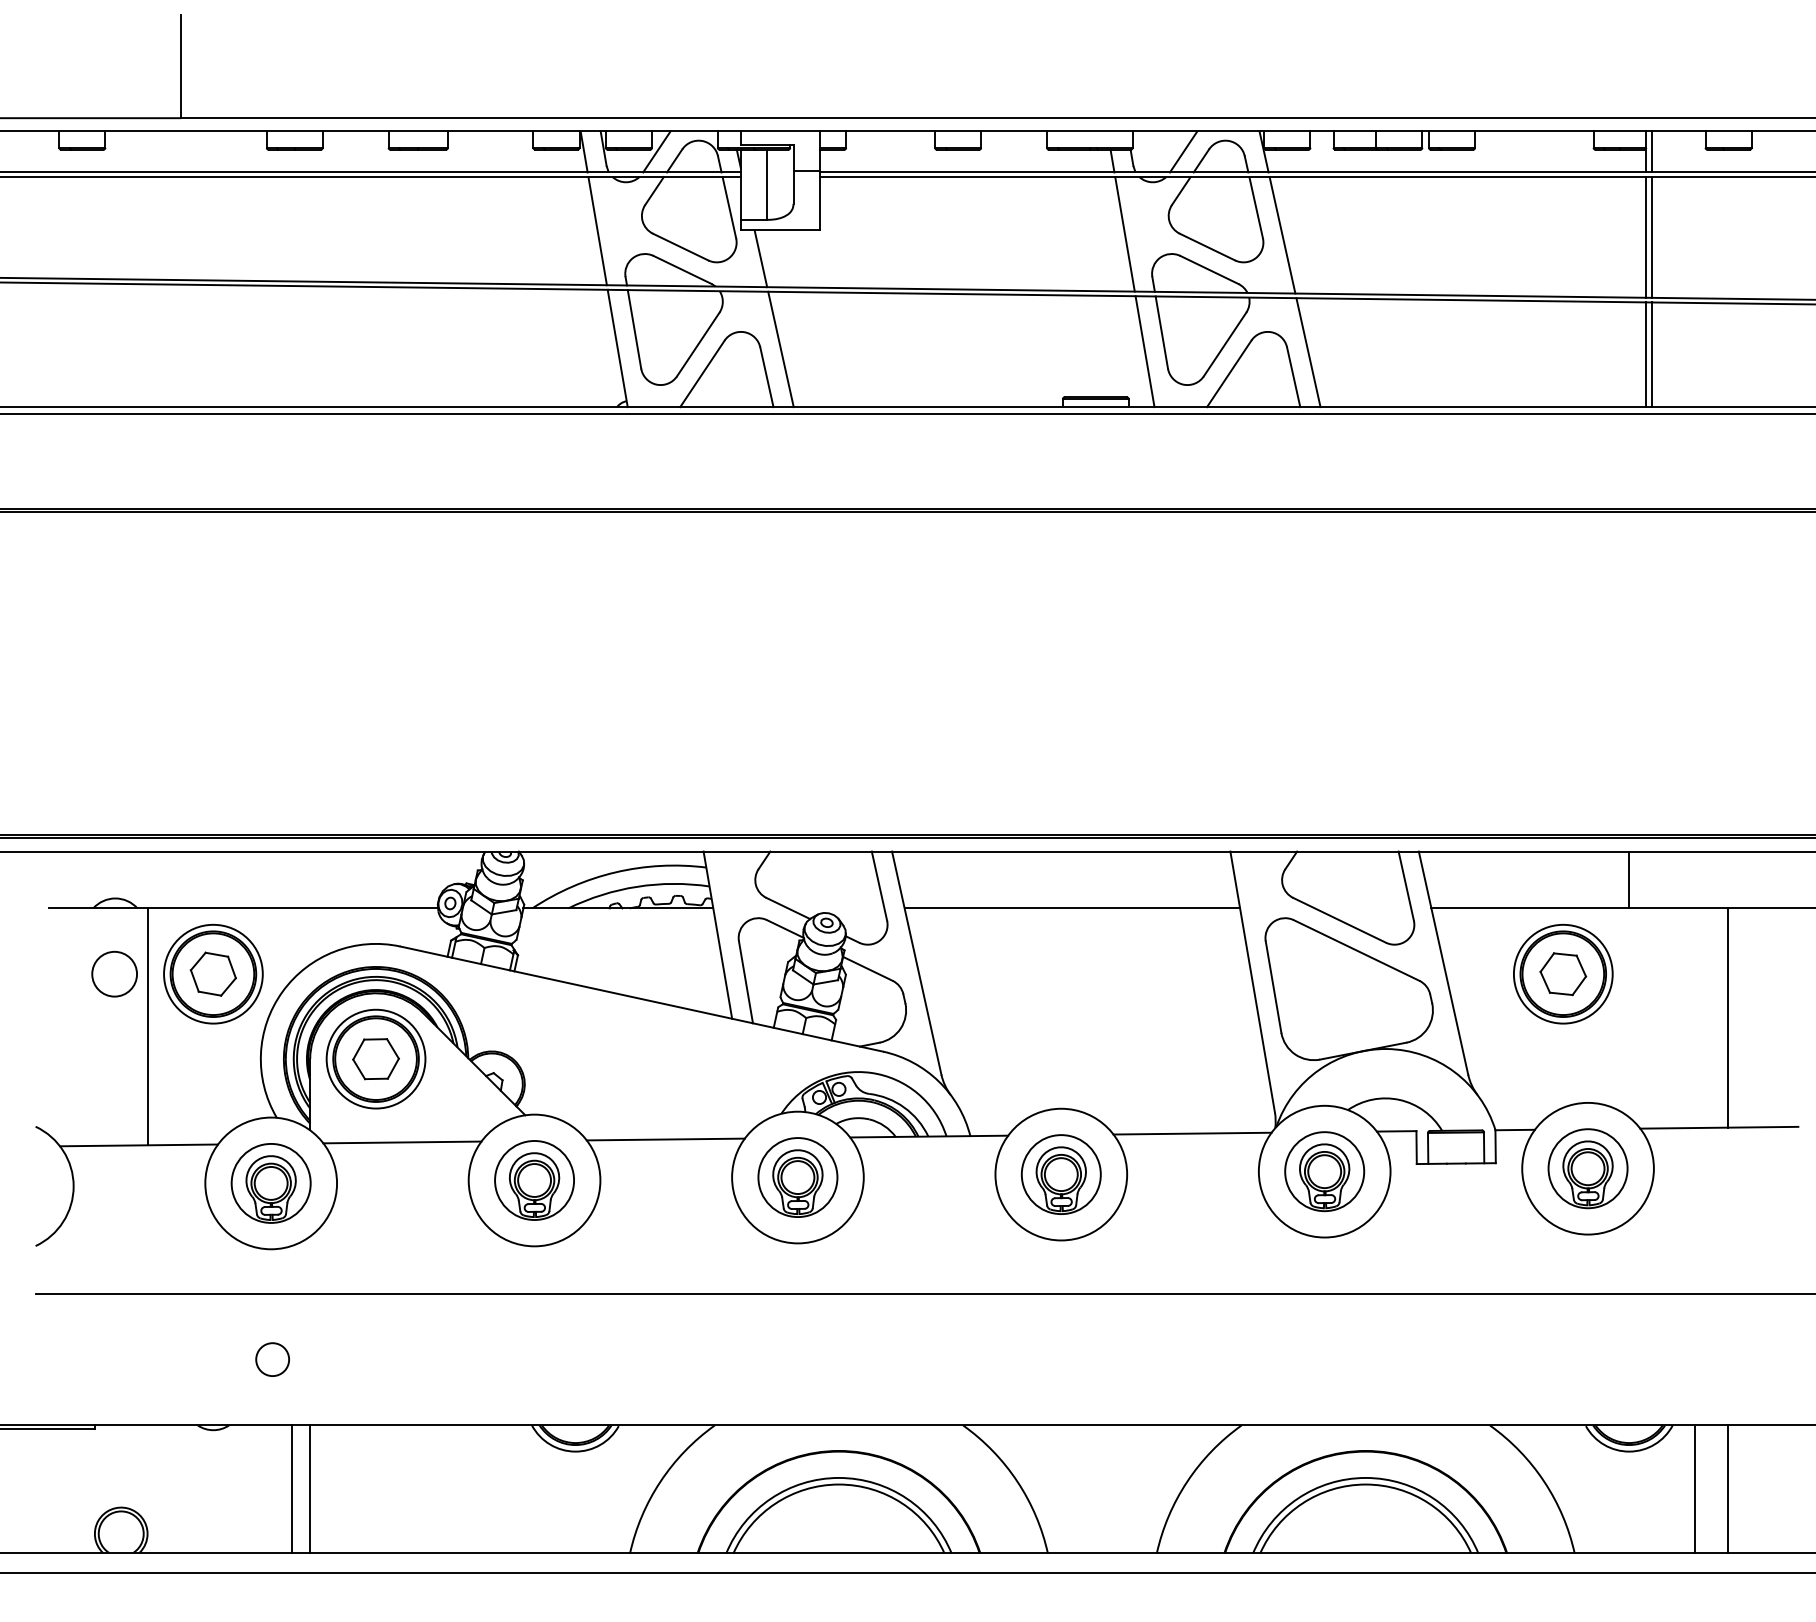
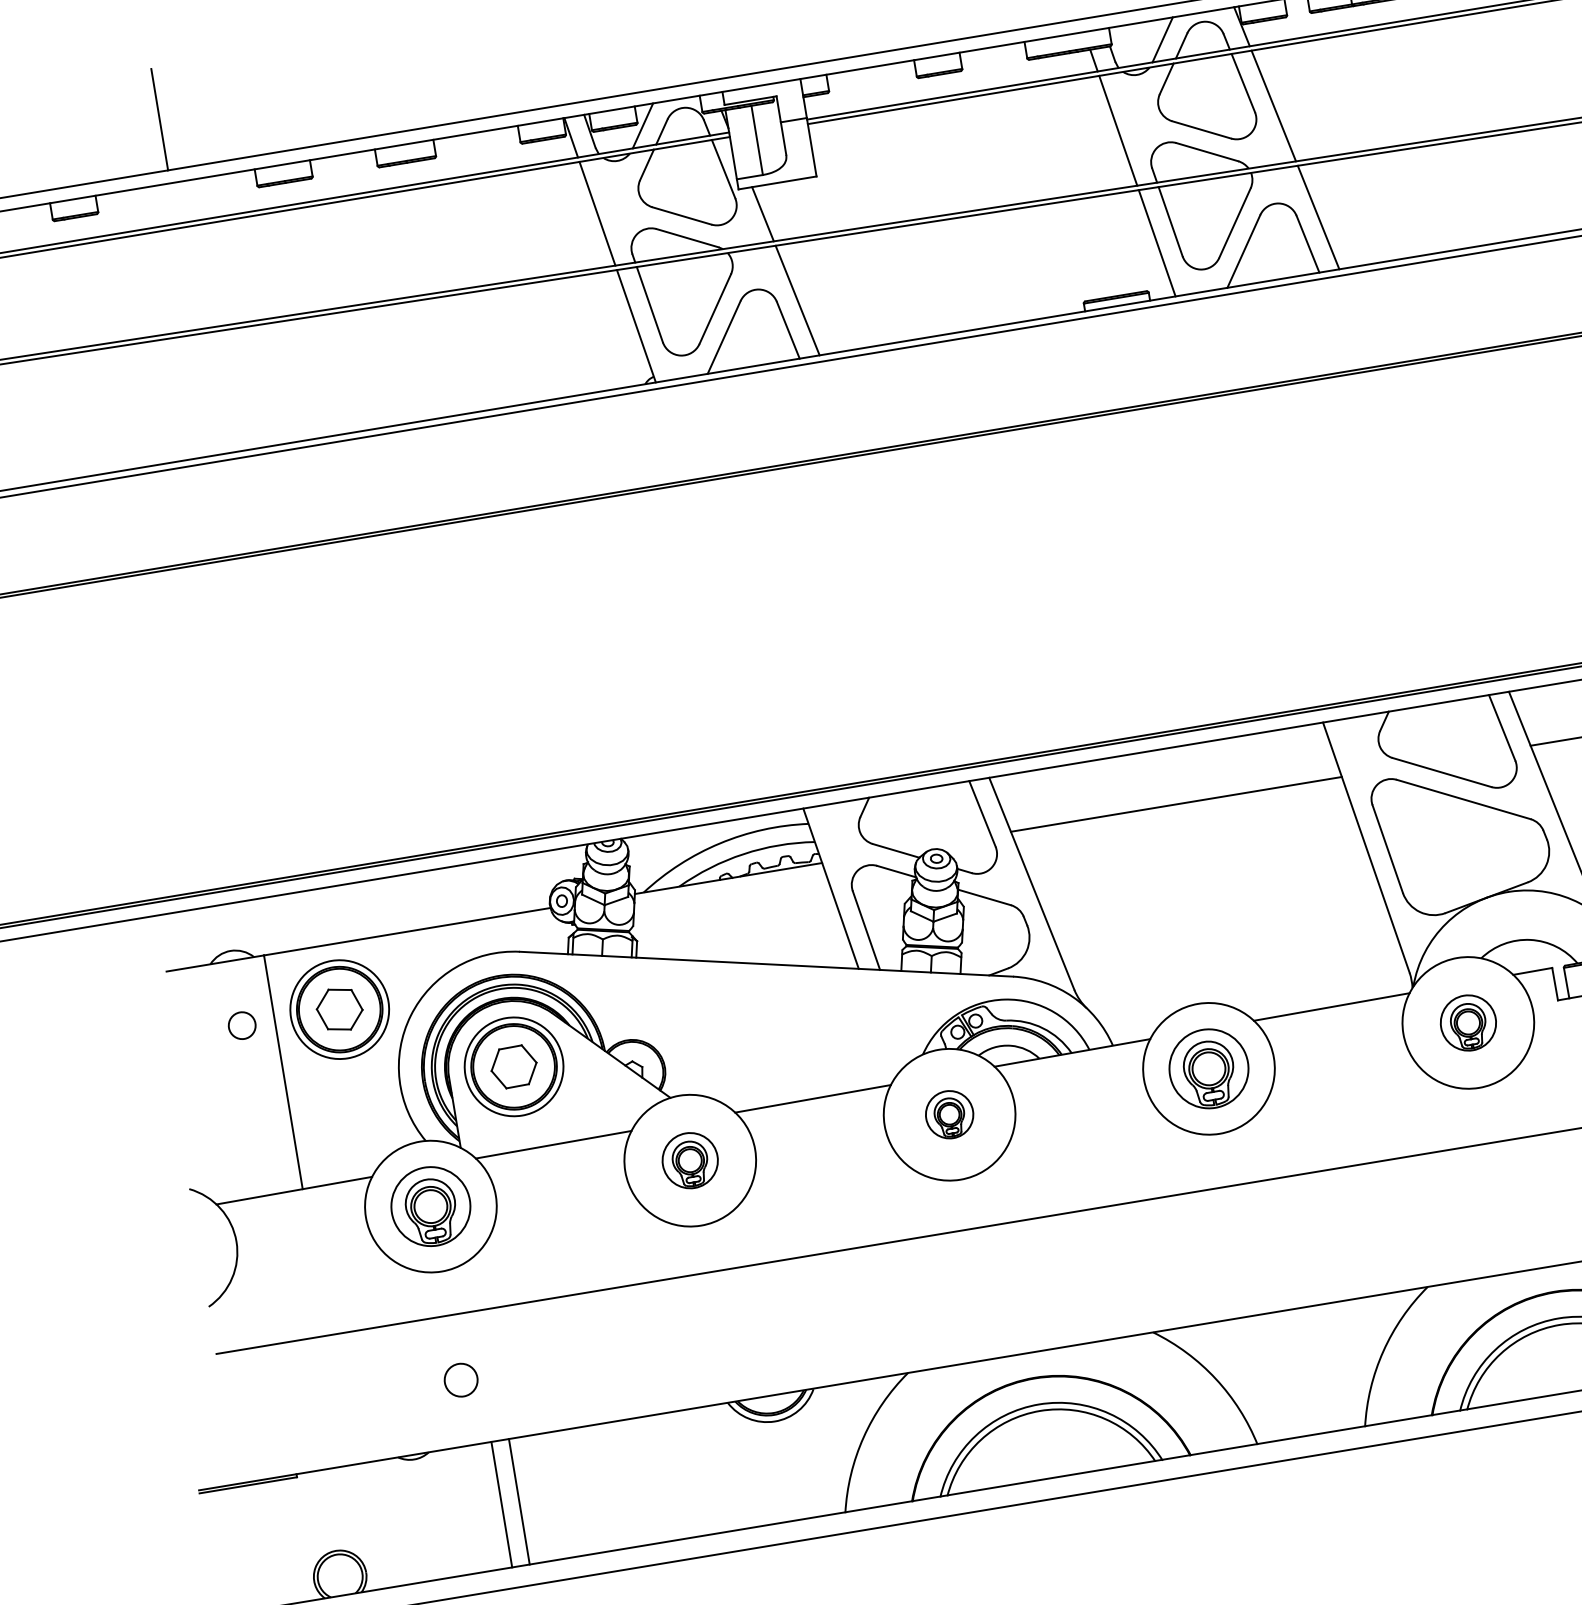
circle: (114, 973) -> (242, 1025), size x0.6
part: (1324, 1171) -> (1468, 1022), size x0.7
part: (797, 1177) -> (949, 1114), size x0.6
part: (534, 1180) -> (690, 1160), size x0.7

